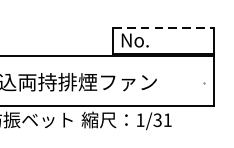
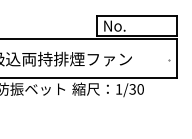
line: (163, 27) -> (137, 15), dashed -> solid
text: (167, 120) -> (140, 89), 1/31 -> 1/30

